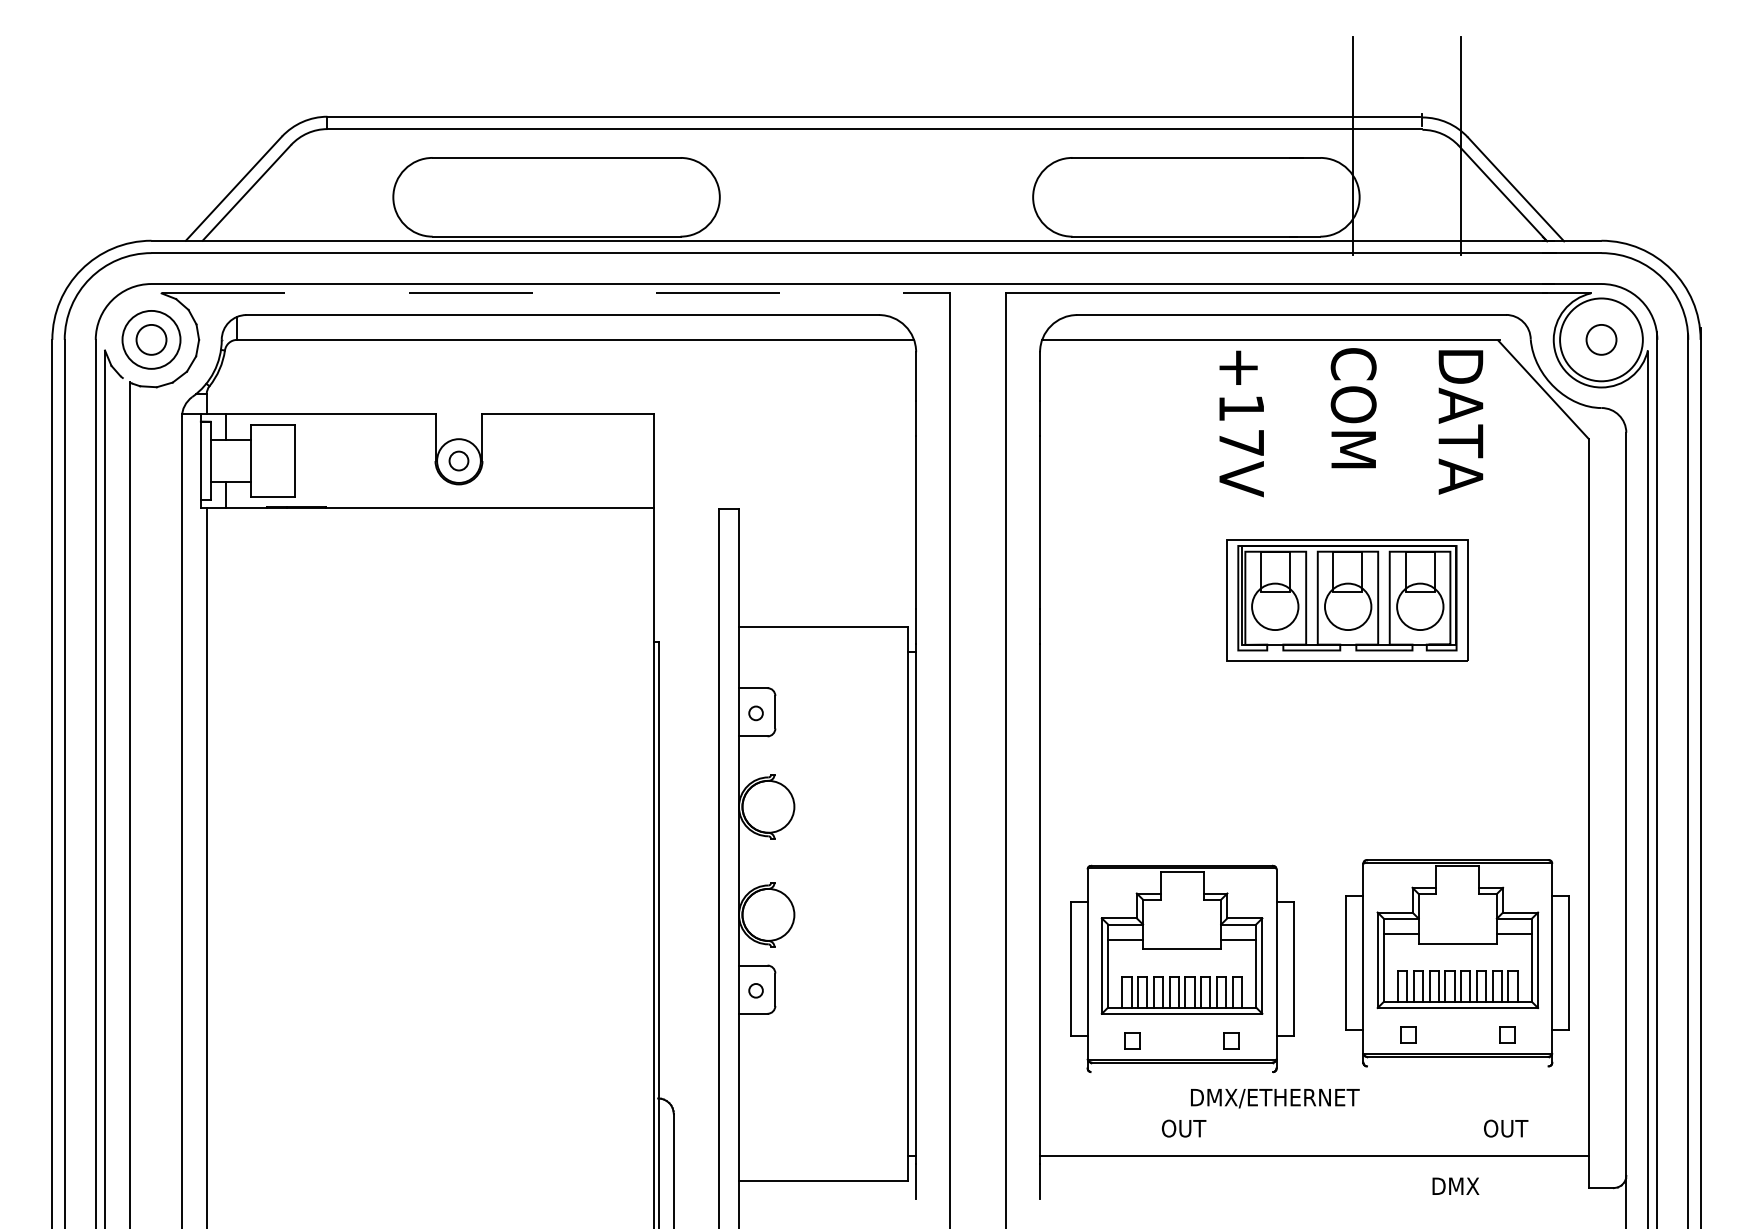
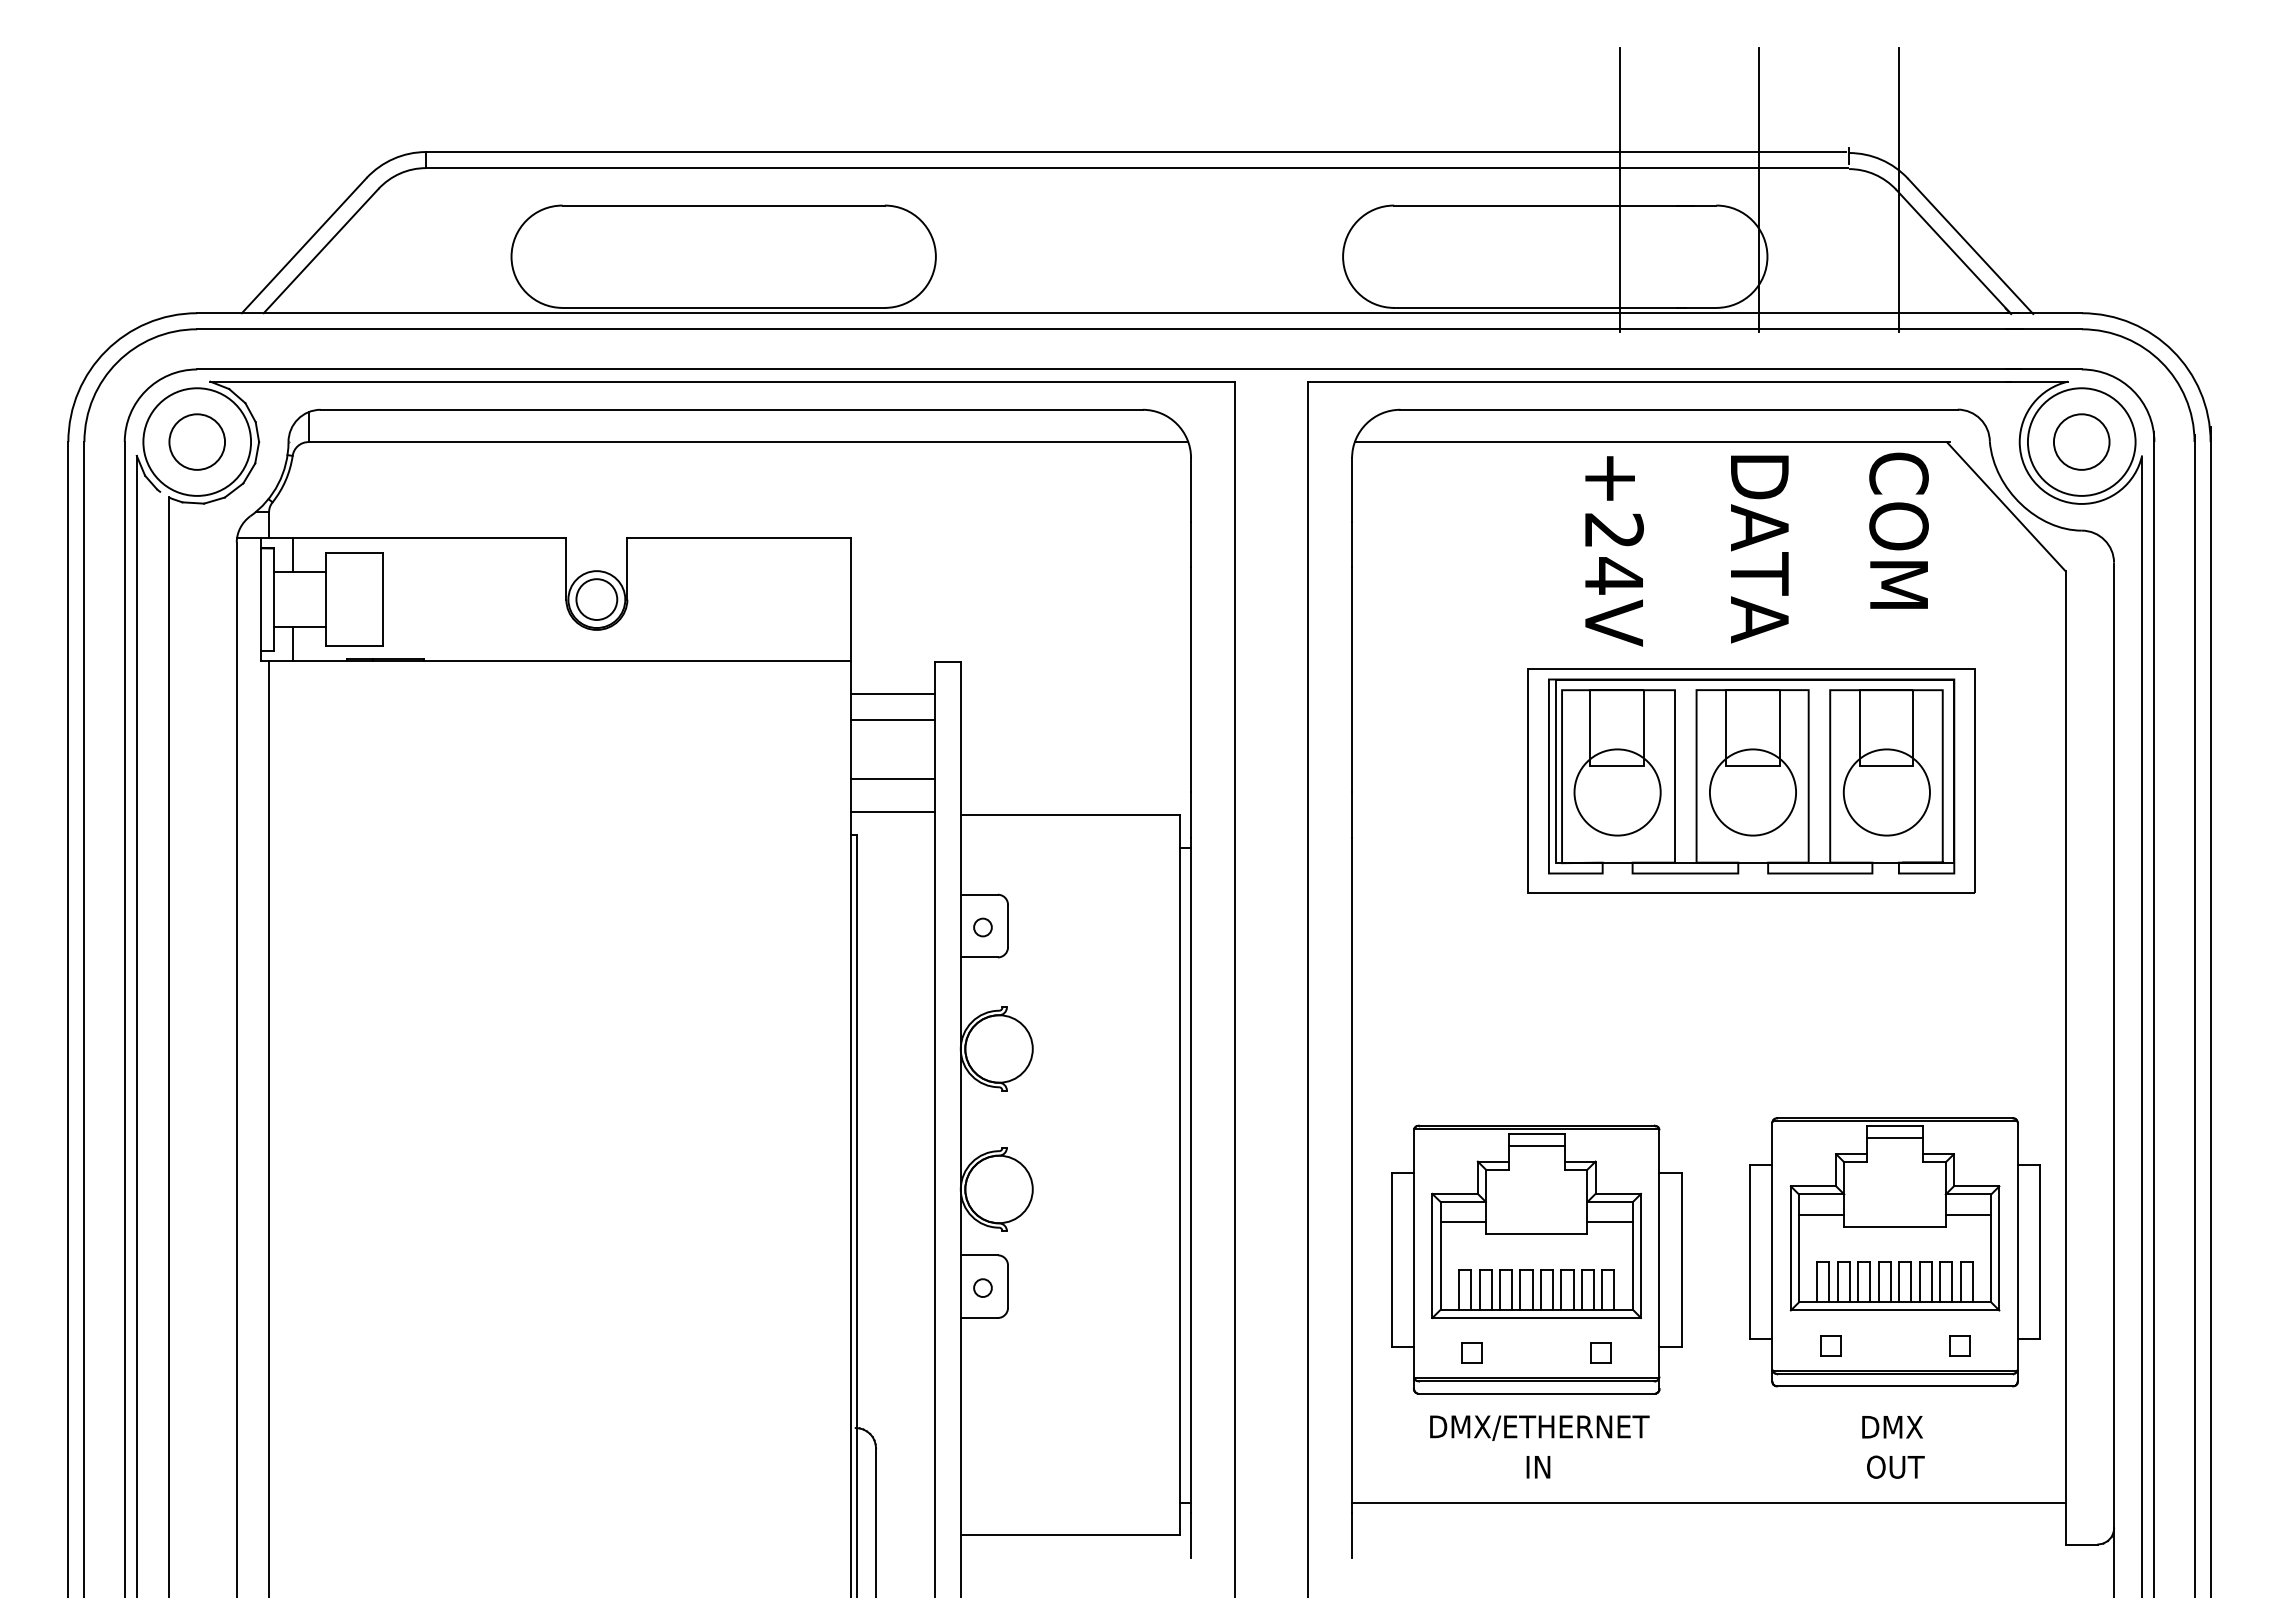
line: (1246, 145) -> (1620, 189), added
line: (555, 293) -> (722, 381), dashed -> solid
circle: (151, 339) -> (197, 441), size x1.43
circle: (151, 339) -> (197, 441), size x1.43
circle: (1601, 339) -> (2081, 441), size x1.43
text: (1353, 420) -> (1759, 547), COM -> DATA
text: (1460, 420) -> (1898, 547), DATA -> COM
text: (1241, 425) -> (1614, 553), +17V -> +24V
circle: (458, 461) -> (596, 599), size x1.67
line: (686, 533) -> (892, 693), added
line: (686, 554) -> (892, 720), added
line: (686, 599) -> (892, 779), added
part: (1347, 600) -> (1751, 780), size x1.43
line: (686, 624) -> (892, 811), added
line: (1457, 875) -> (1894, 1138), added
line: (1181, 881) -> (1536, 1145), added
line: (1457, 1066) -> (1894, 1386), added
line: (1181, 1071) -> (1536, 1393), added
text: (1275, 1098) -> (1539, 1427), moved
text: (1184, 1128) -> (1539, 1466), OUT -> IN
text: (1505, 1128) -> (1895, 1466), moved
text: (1455, 1186) -> (1892, 1427), moved

